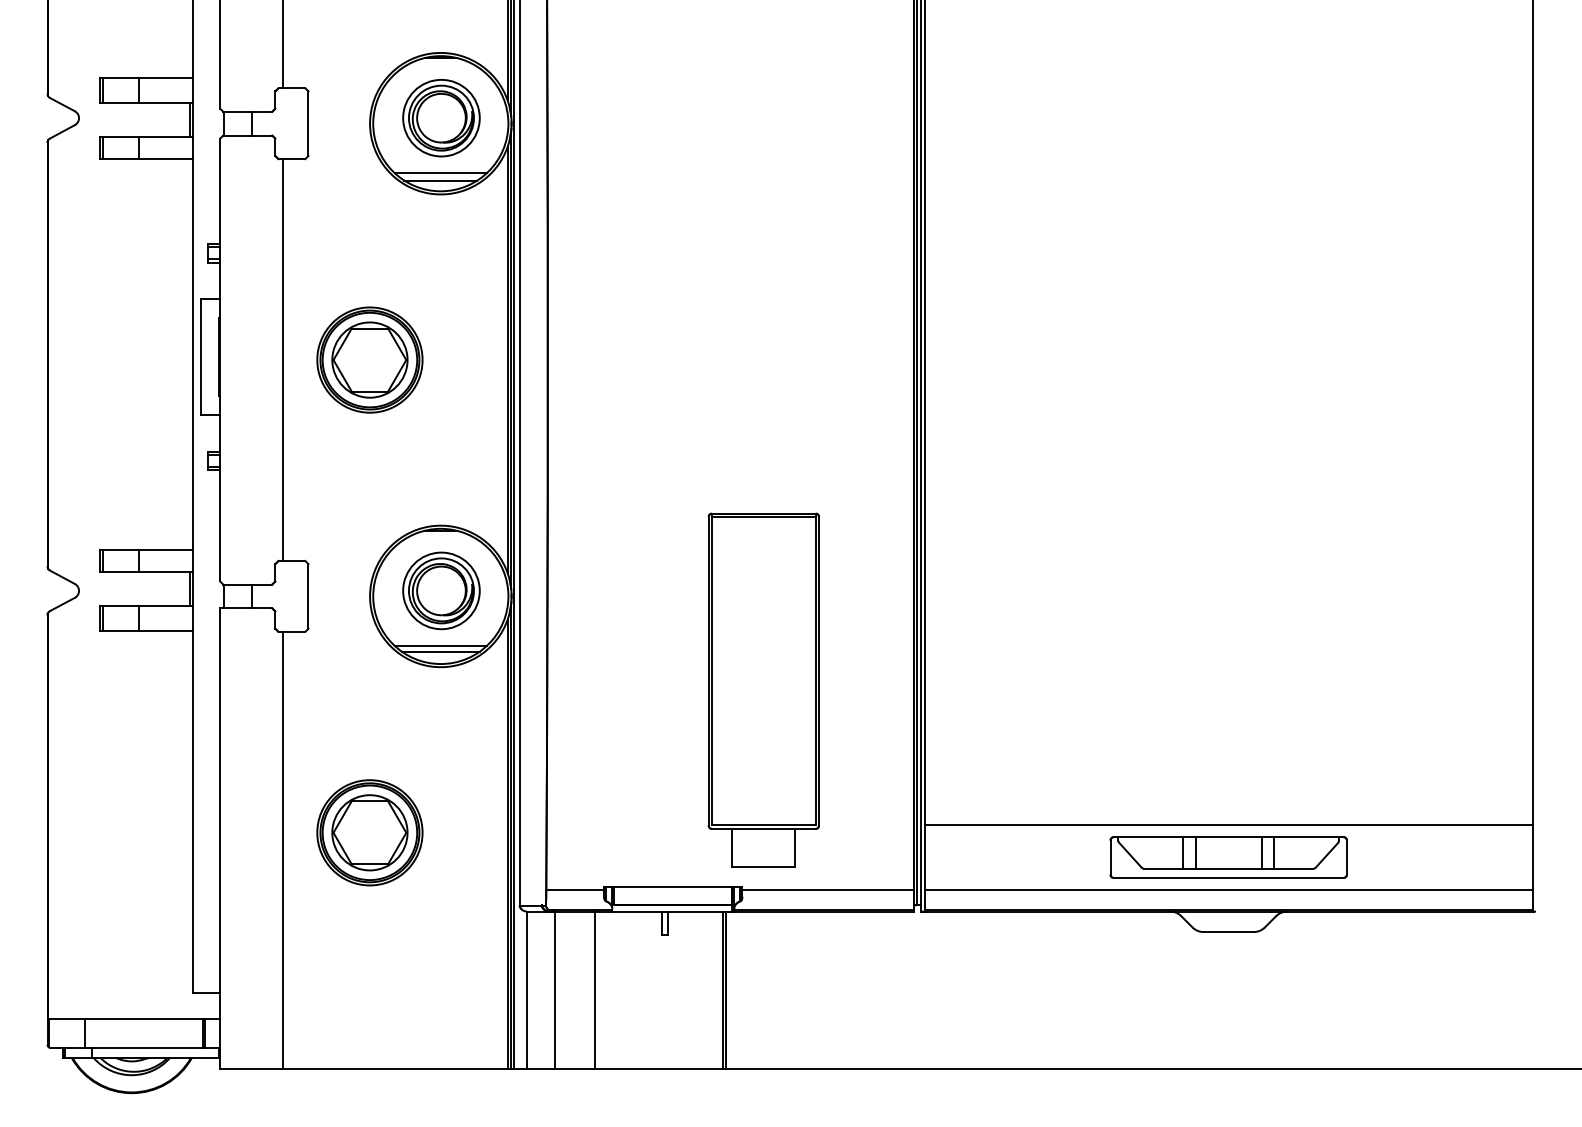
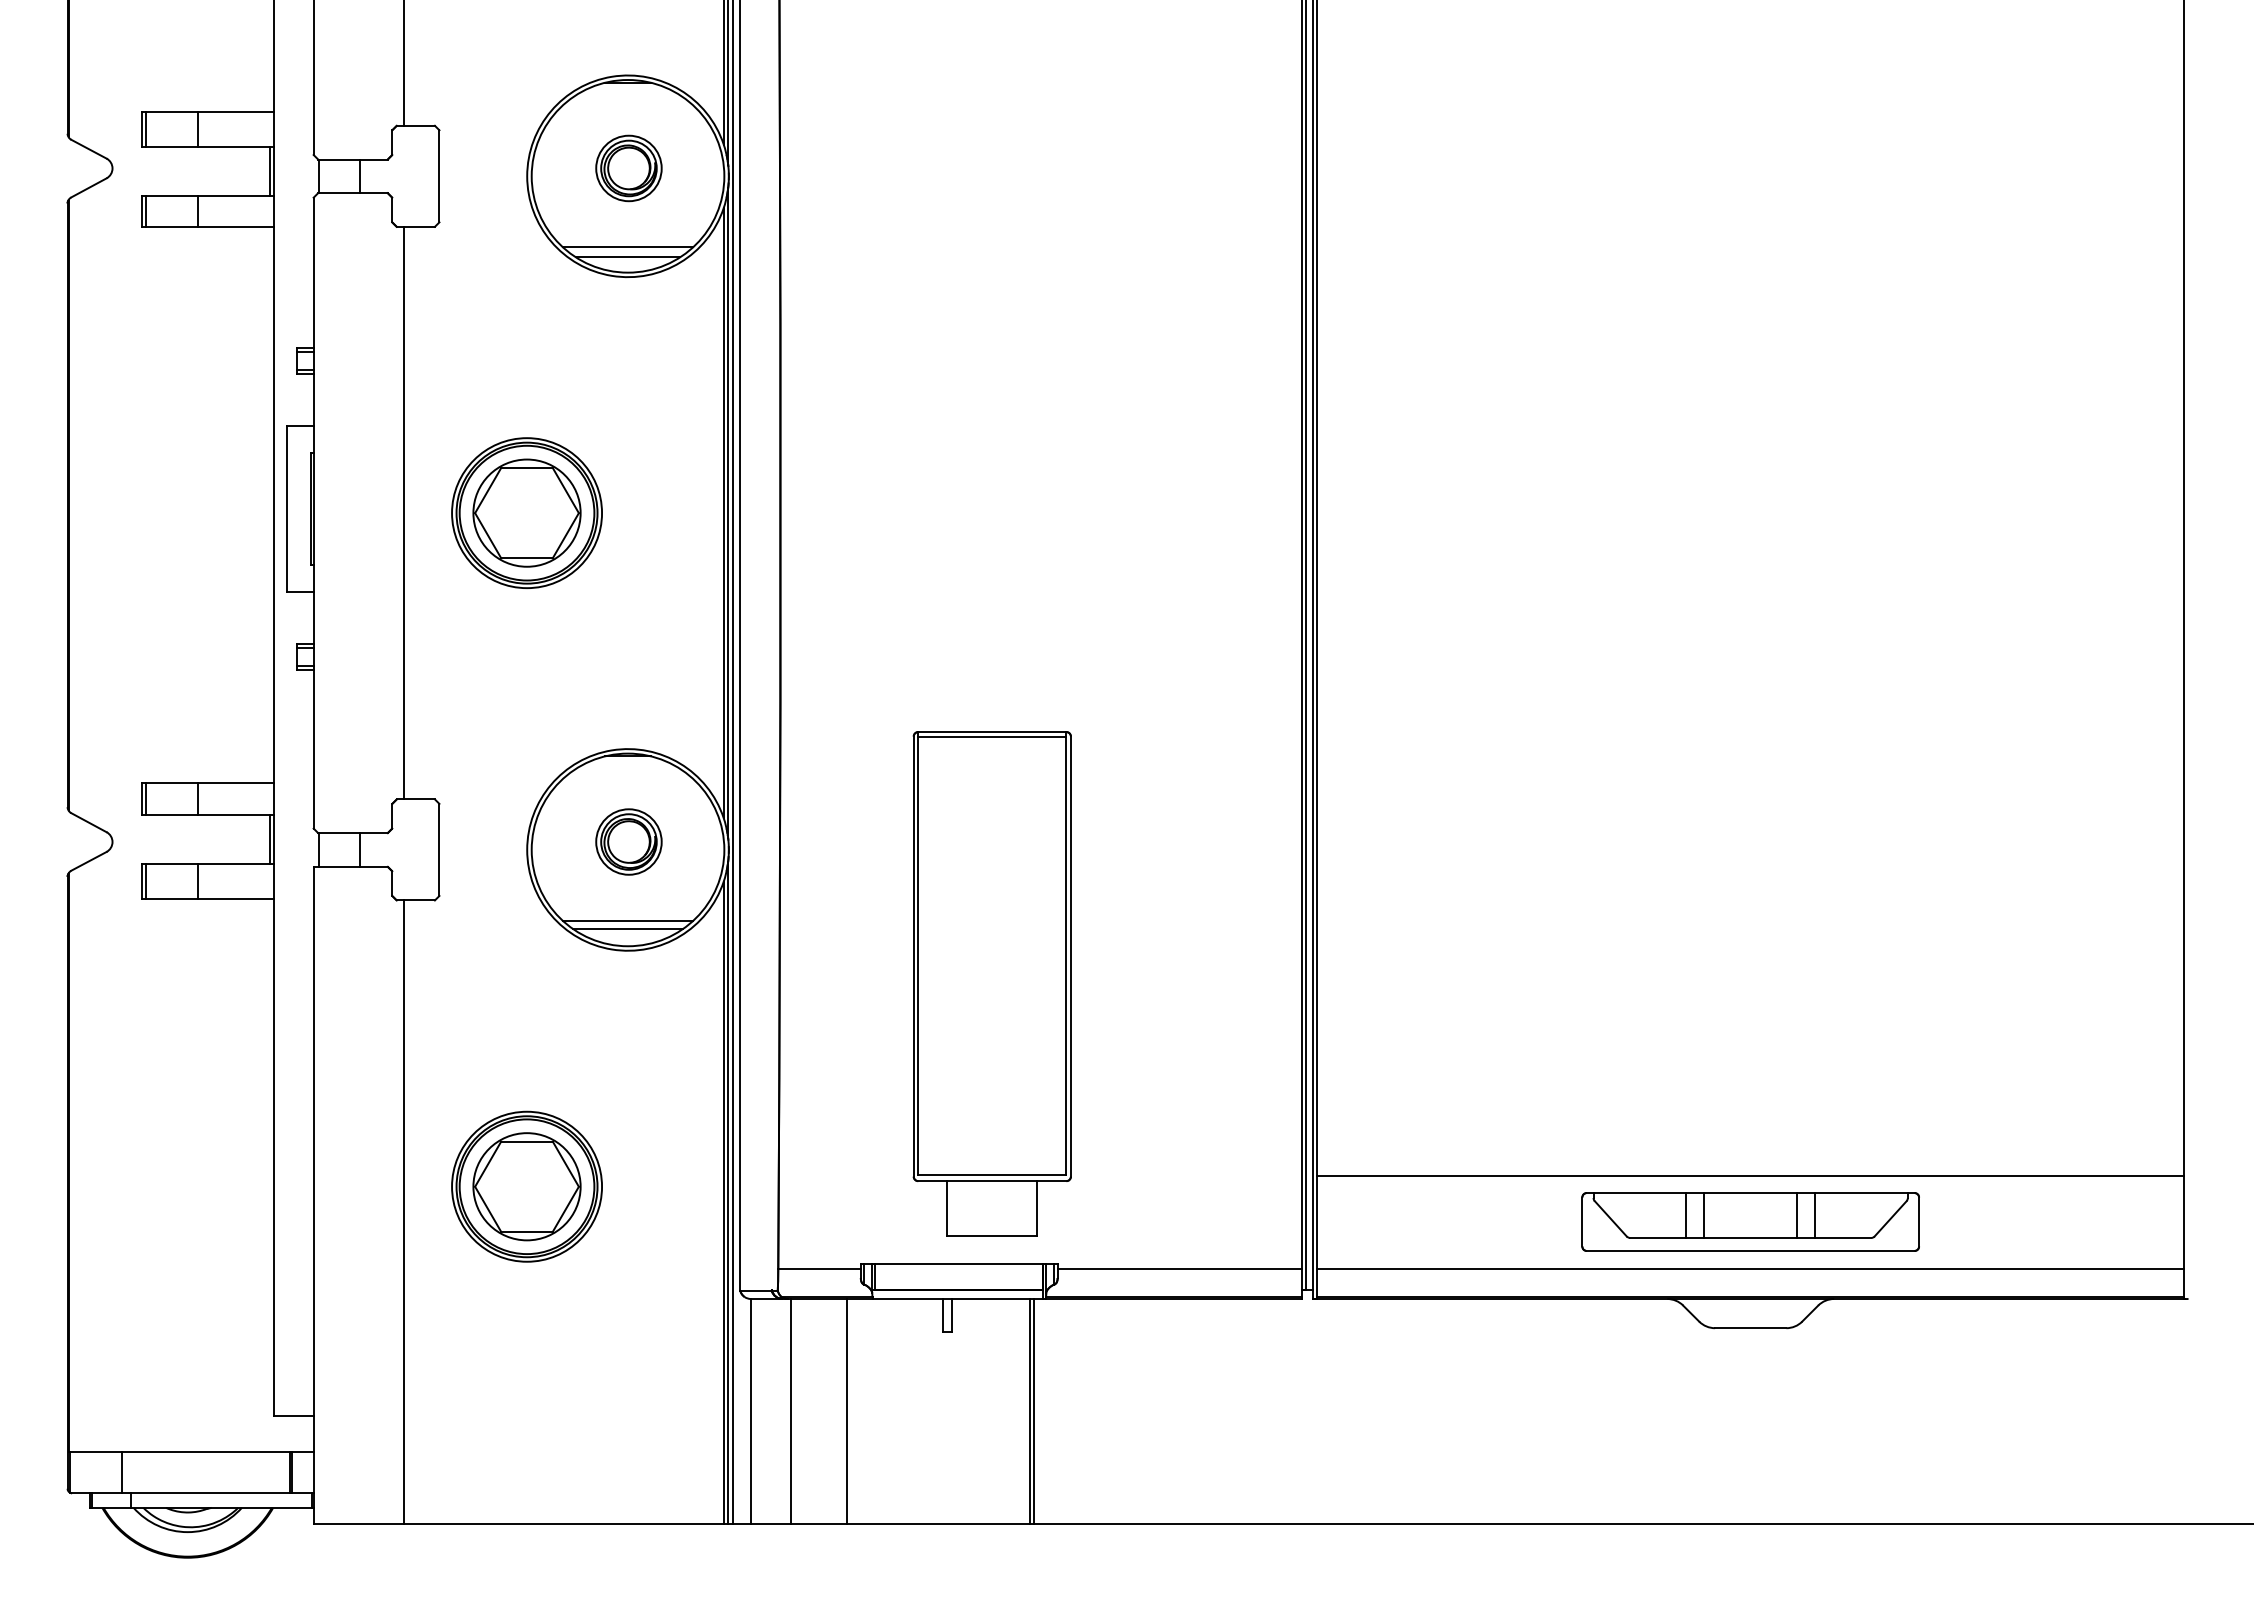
part: (441, 118) -> (628, 168), size x0.6
part: (441, 590) -> (628, 841), size x0.6
part: (763, 690) -> (991, 983), moved

